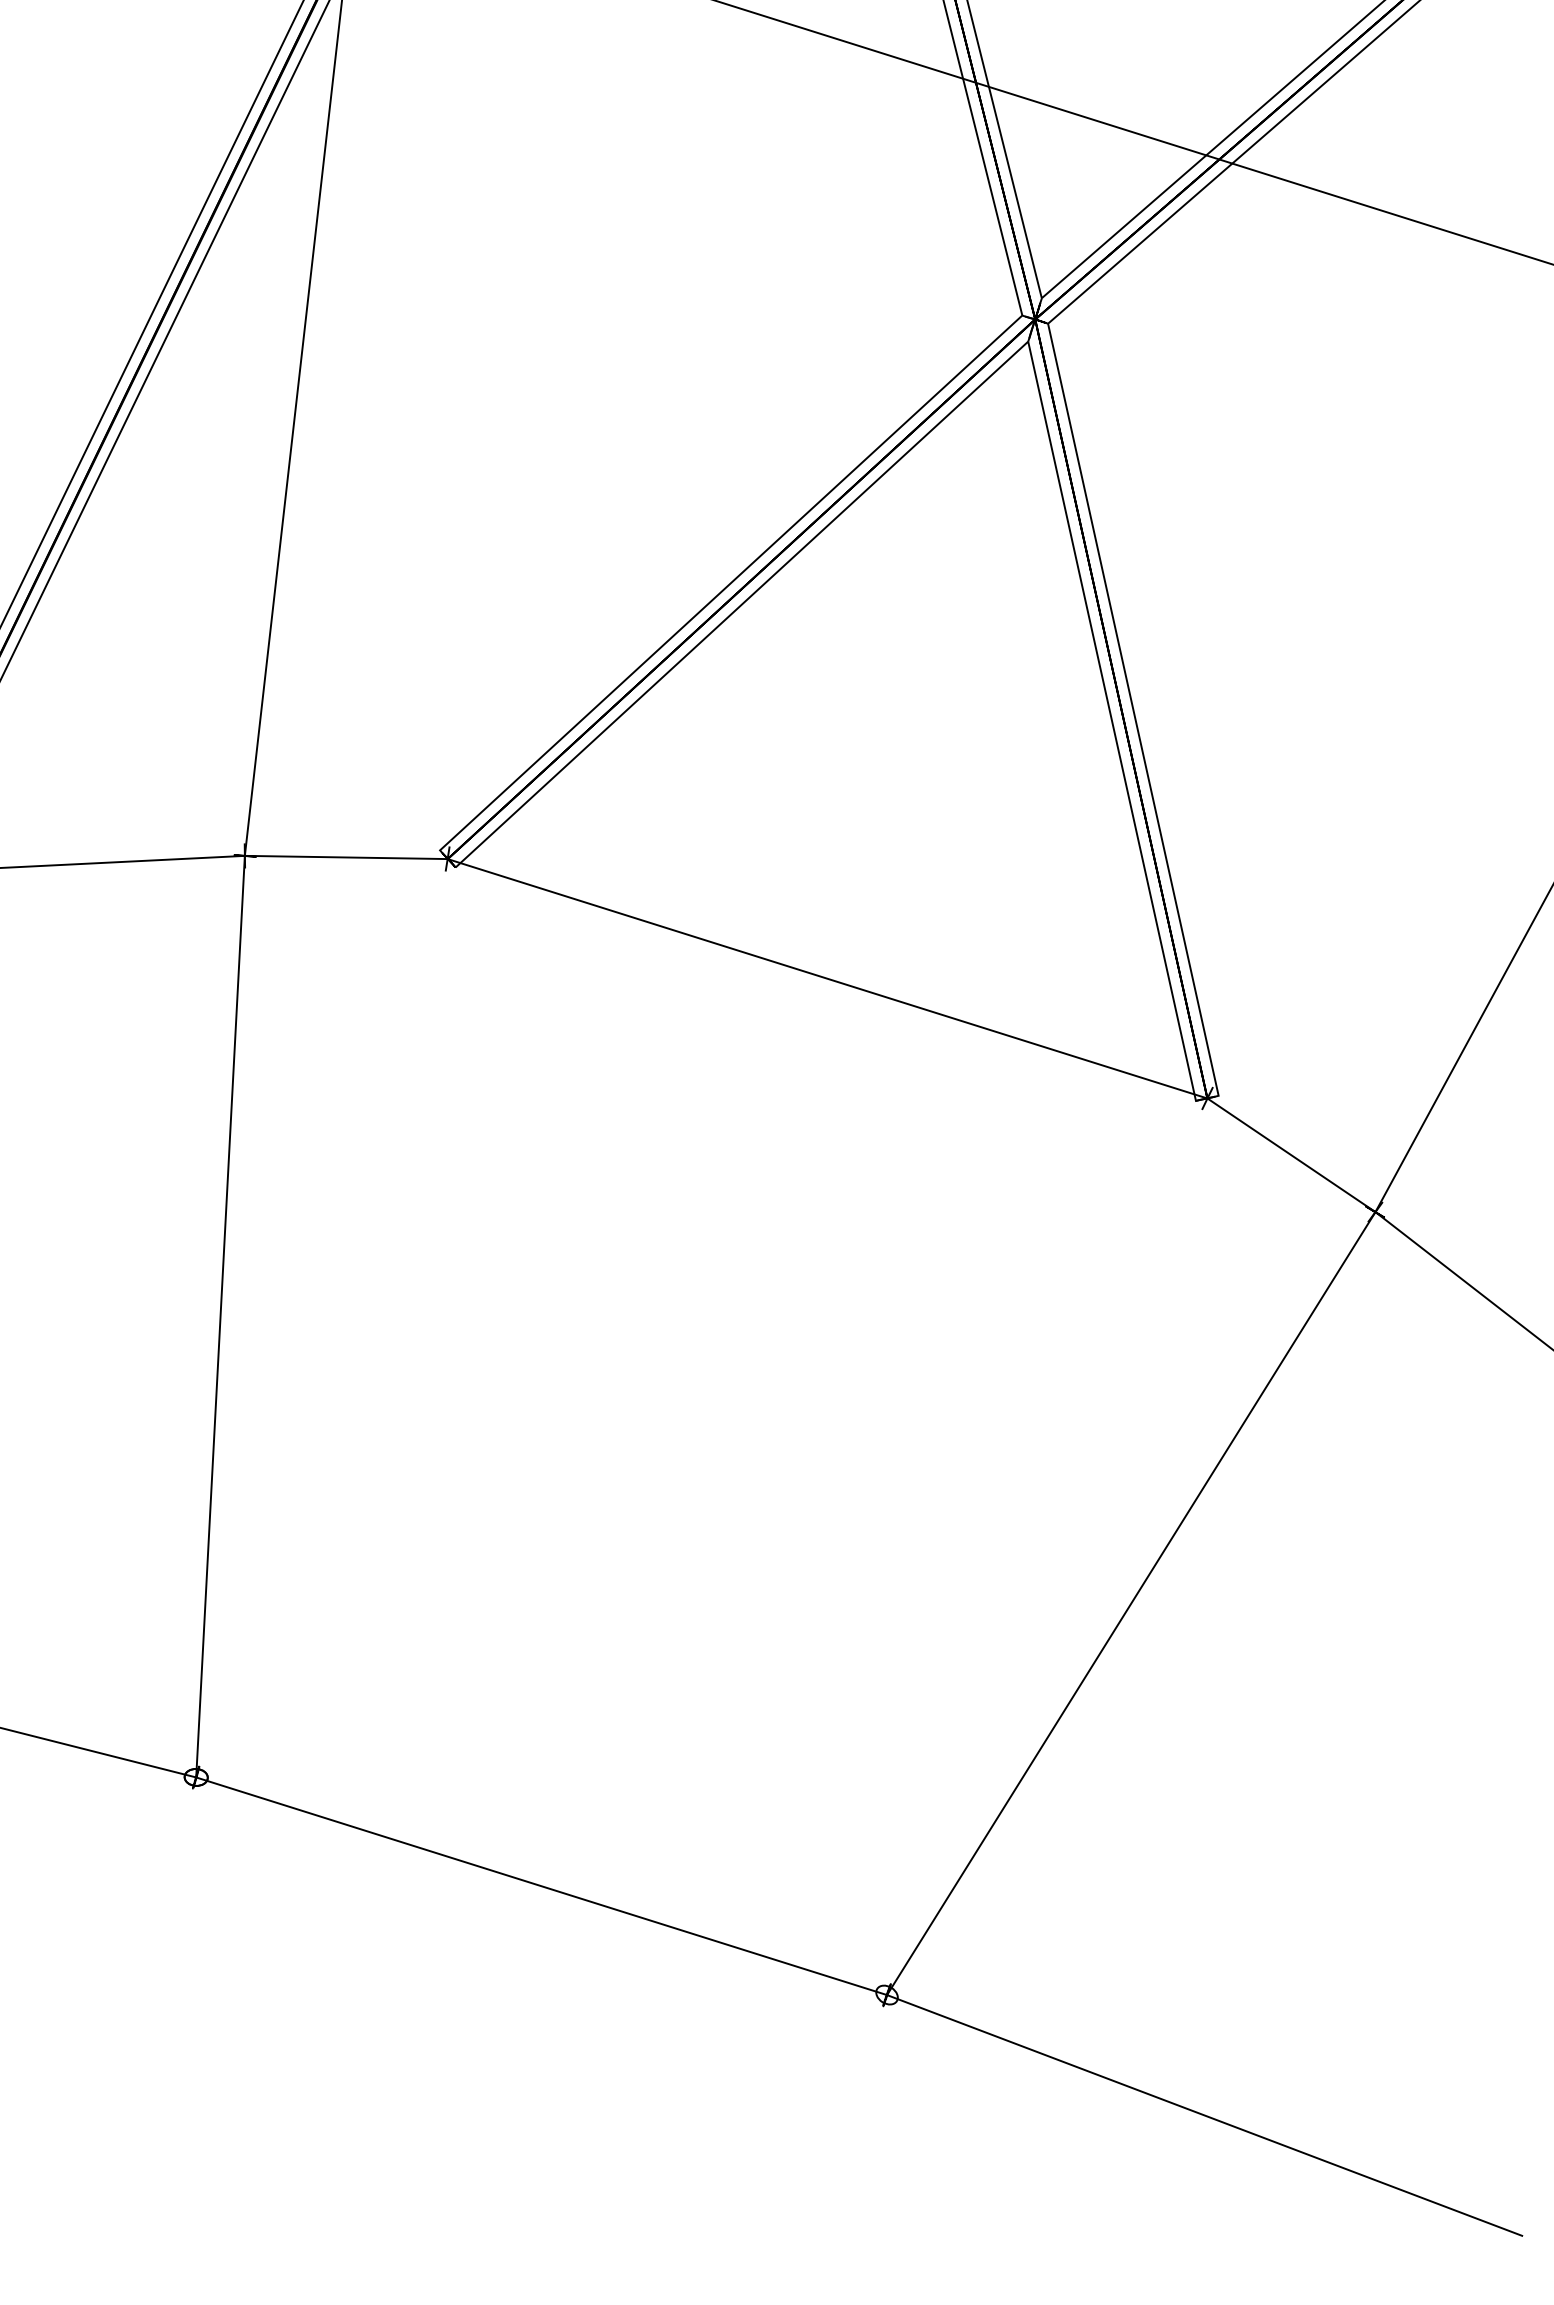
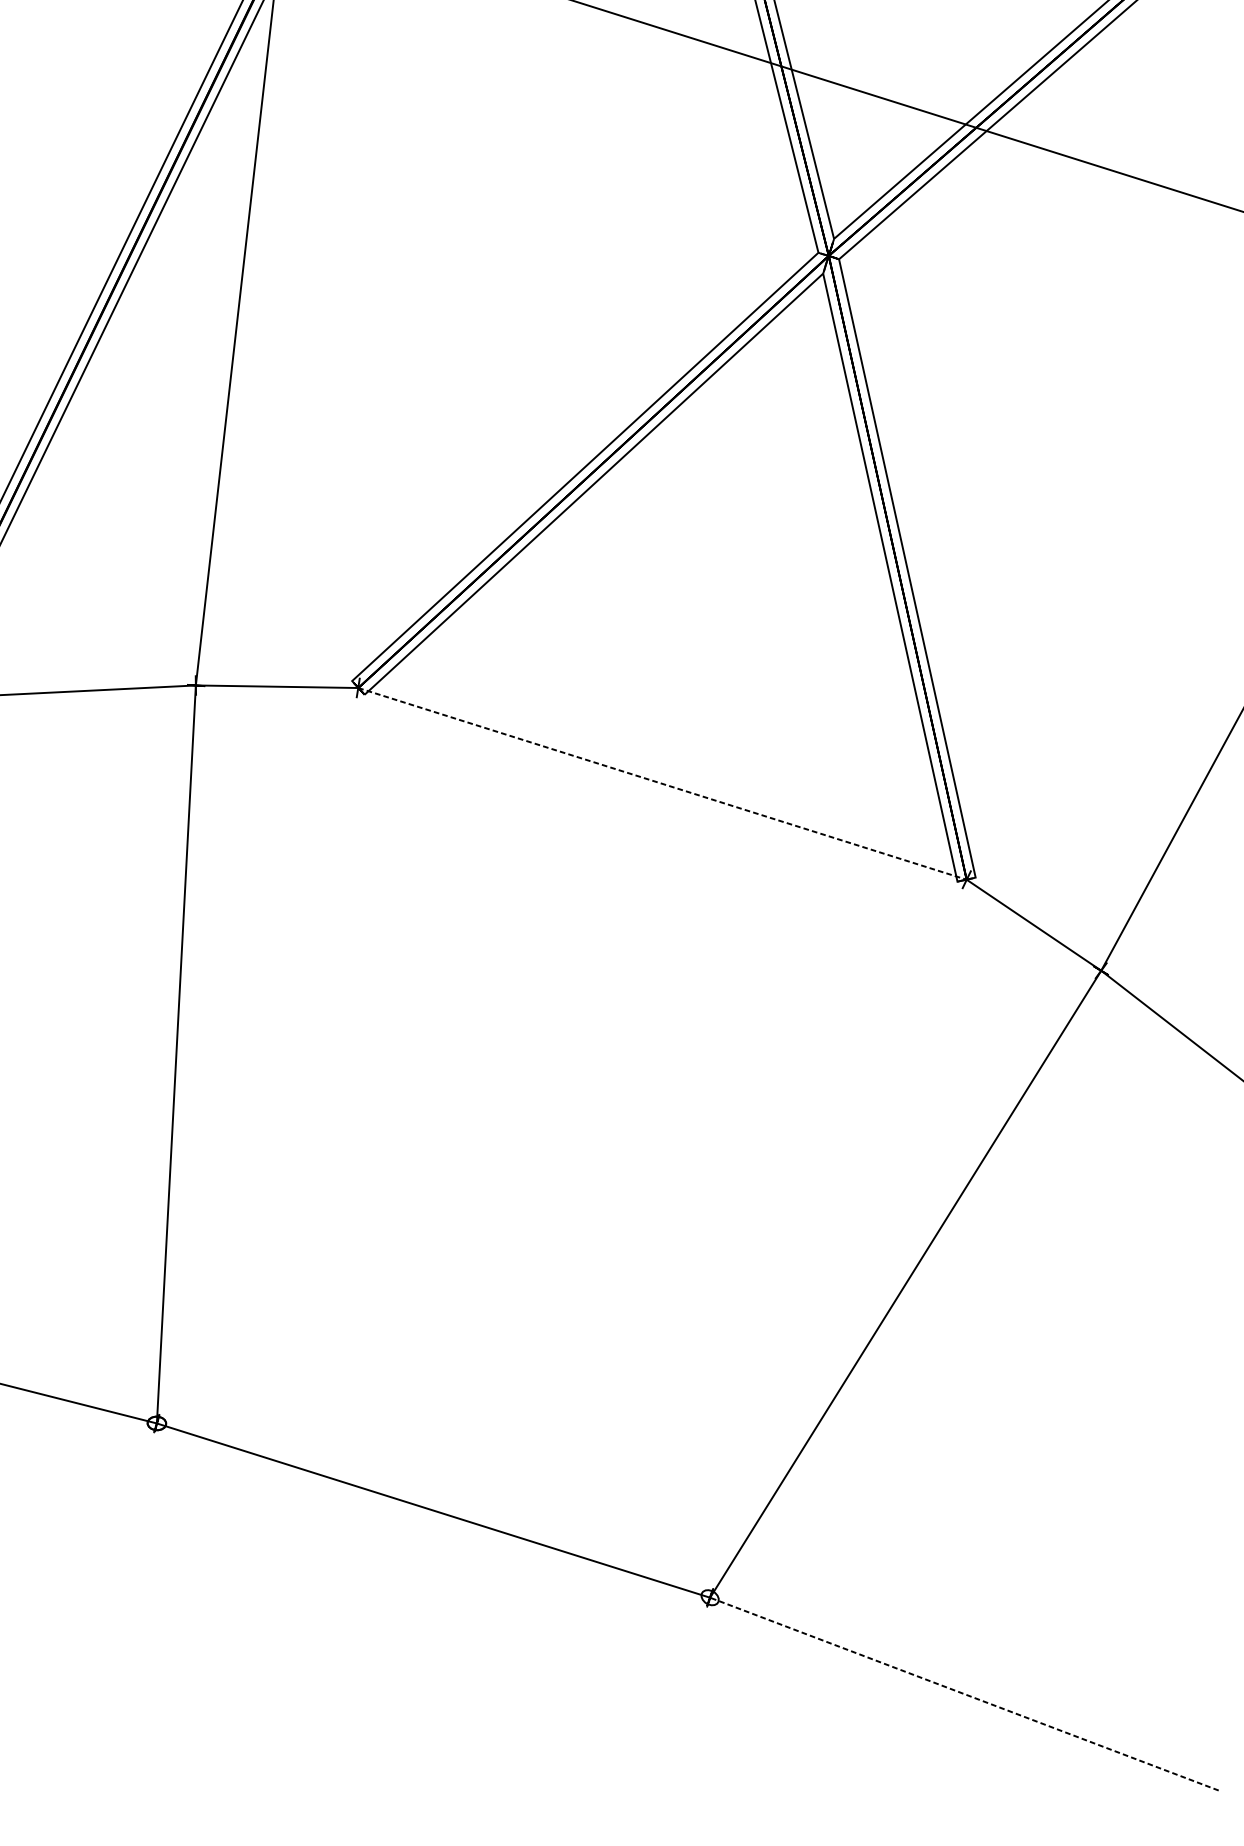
line: (828, 978) -> (663, 783), solid -> dashed
line: (1204, 2115) -> (964, 1694), solid -> dashed

